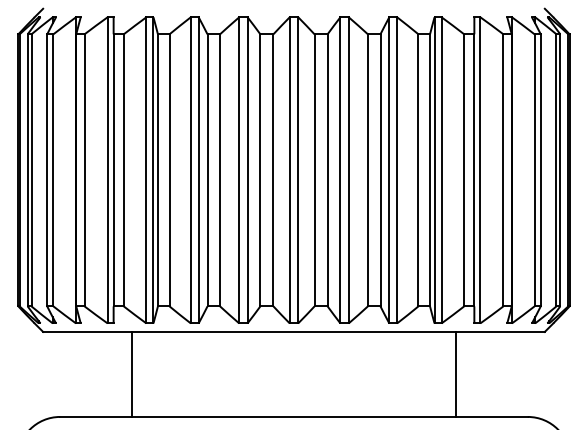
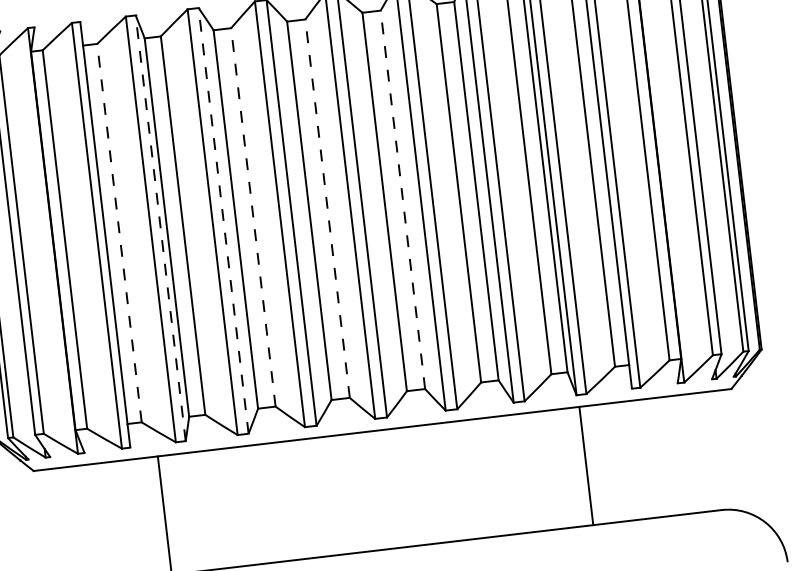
line: (123, 169) -> (118, 232), solid -> dashed
line: (153, 169) -> (160, 227), solid -> dashed
line: (198, 169) -> (223, 219), solid -> dashed
line: (220, 169) -> (253, 216), solid -> dashed
line: (273, 169) -> (327, 207), solid -> dashed
line: (327, 169) -> (402, 198), solid -> dashed
line: (455, 373) -> (586, 464), moved

